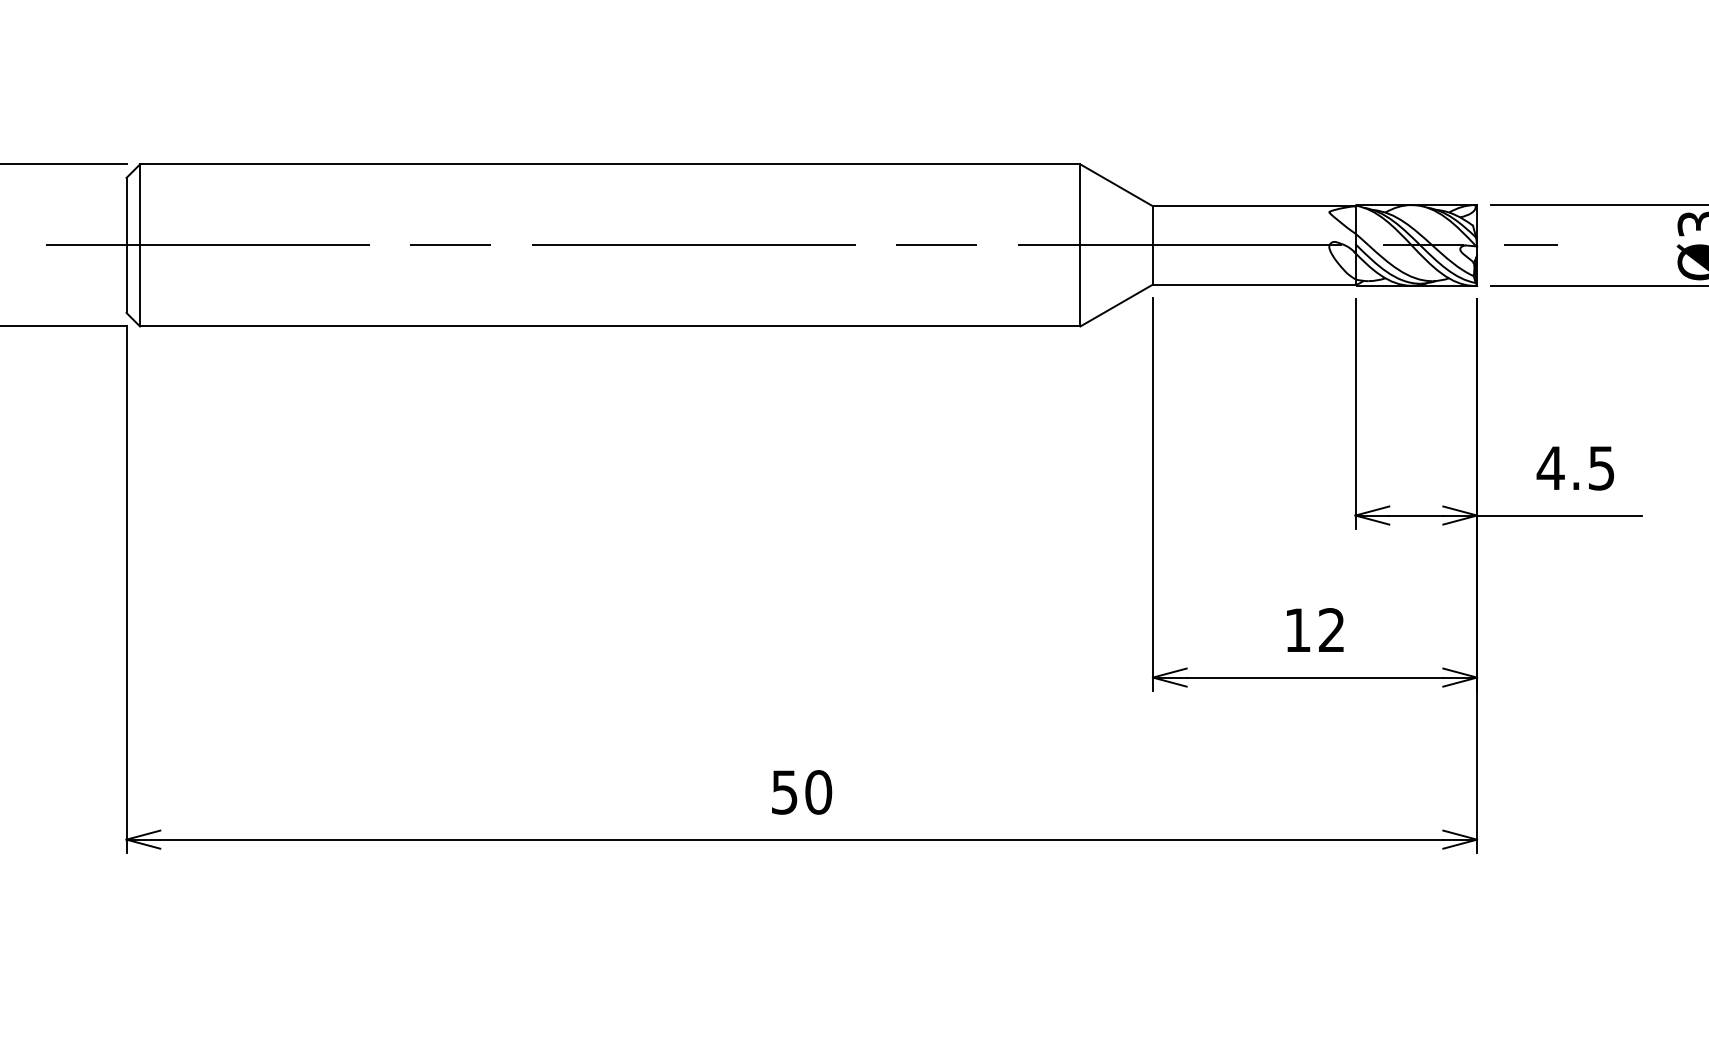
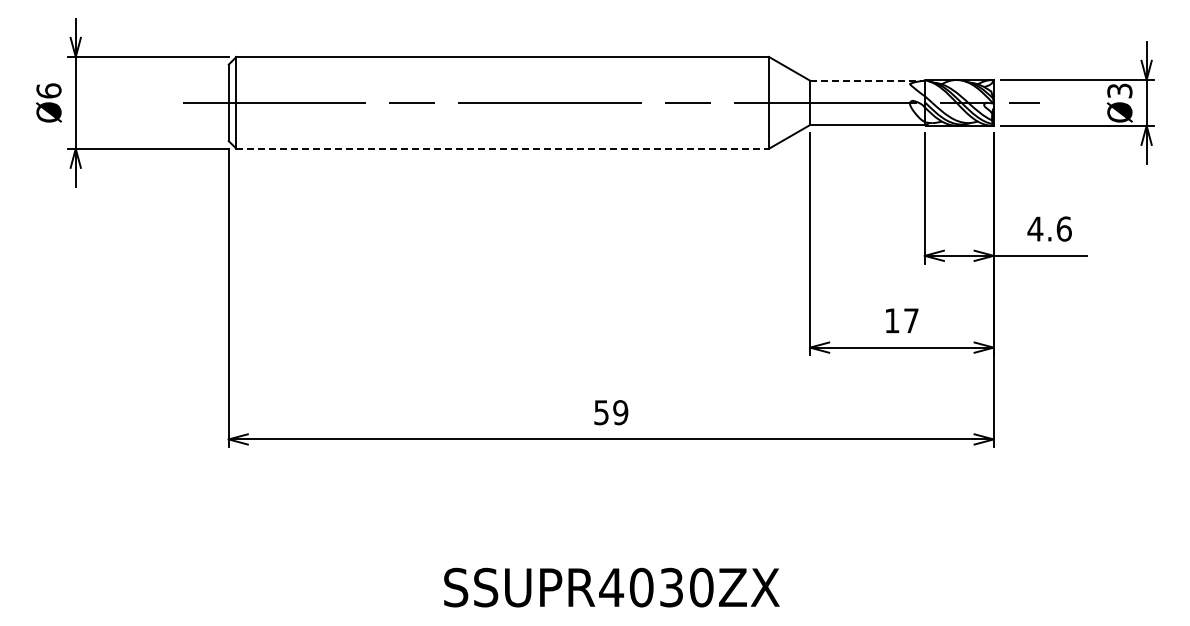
line: (1254, 205) -> (867, 80), solid -> dashed
line: (611, 325) -> (503, 148), solid -> dashed
text: (1600, 467) -> (1063, 228), 4.5 -> 4.6
text: (1331, 629) -> (911, 320), 12 -> 17
text: (818, 792) -> (620, 412), 50 -> 59

